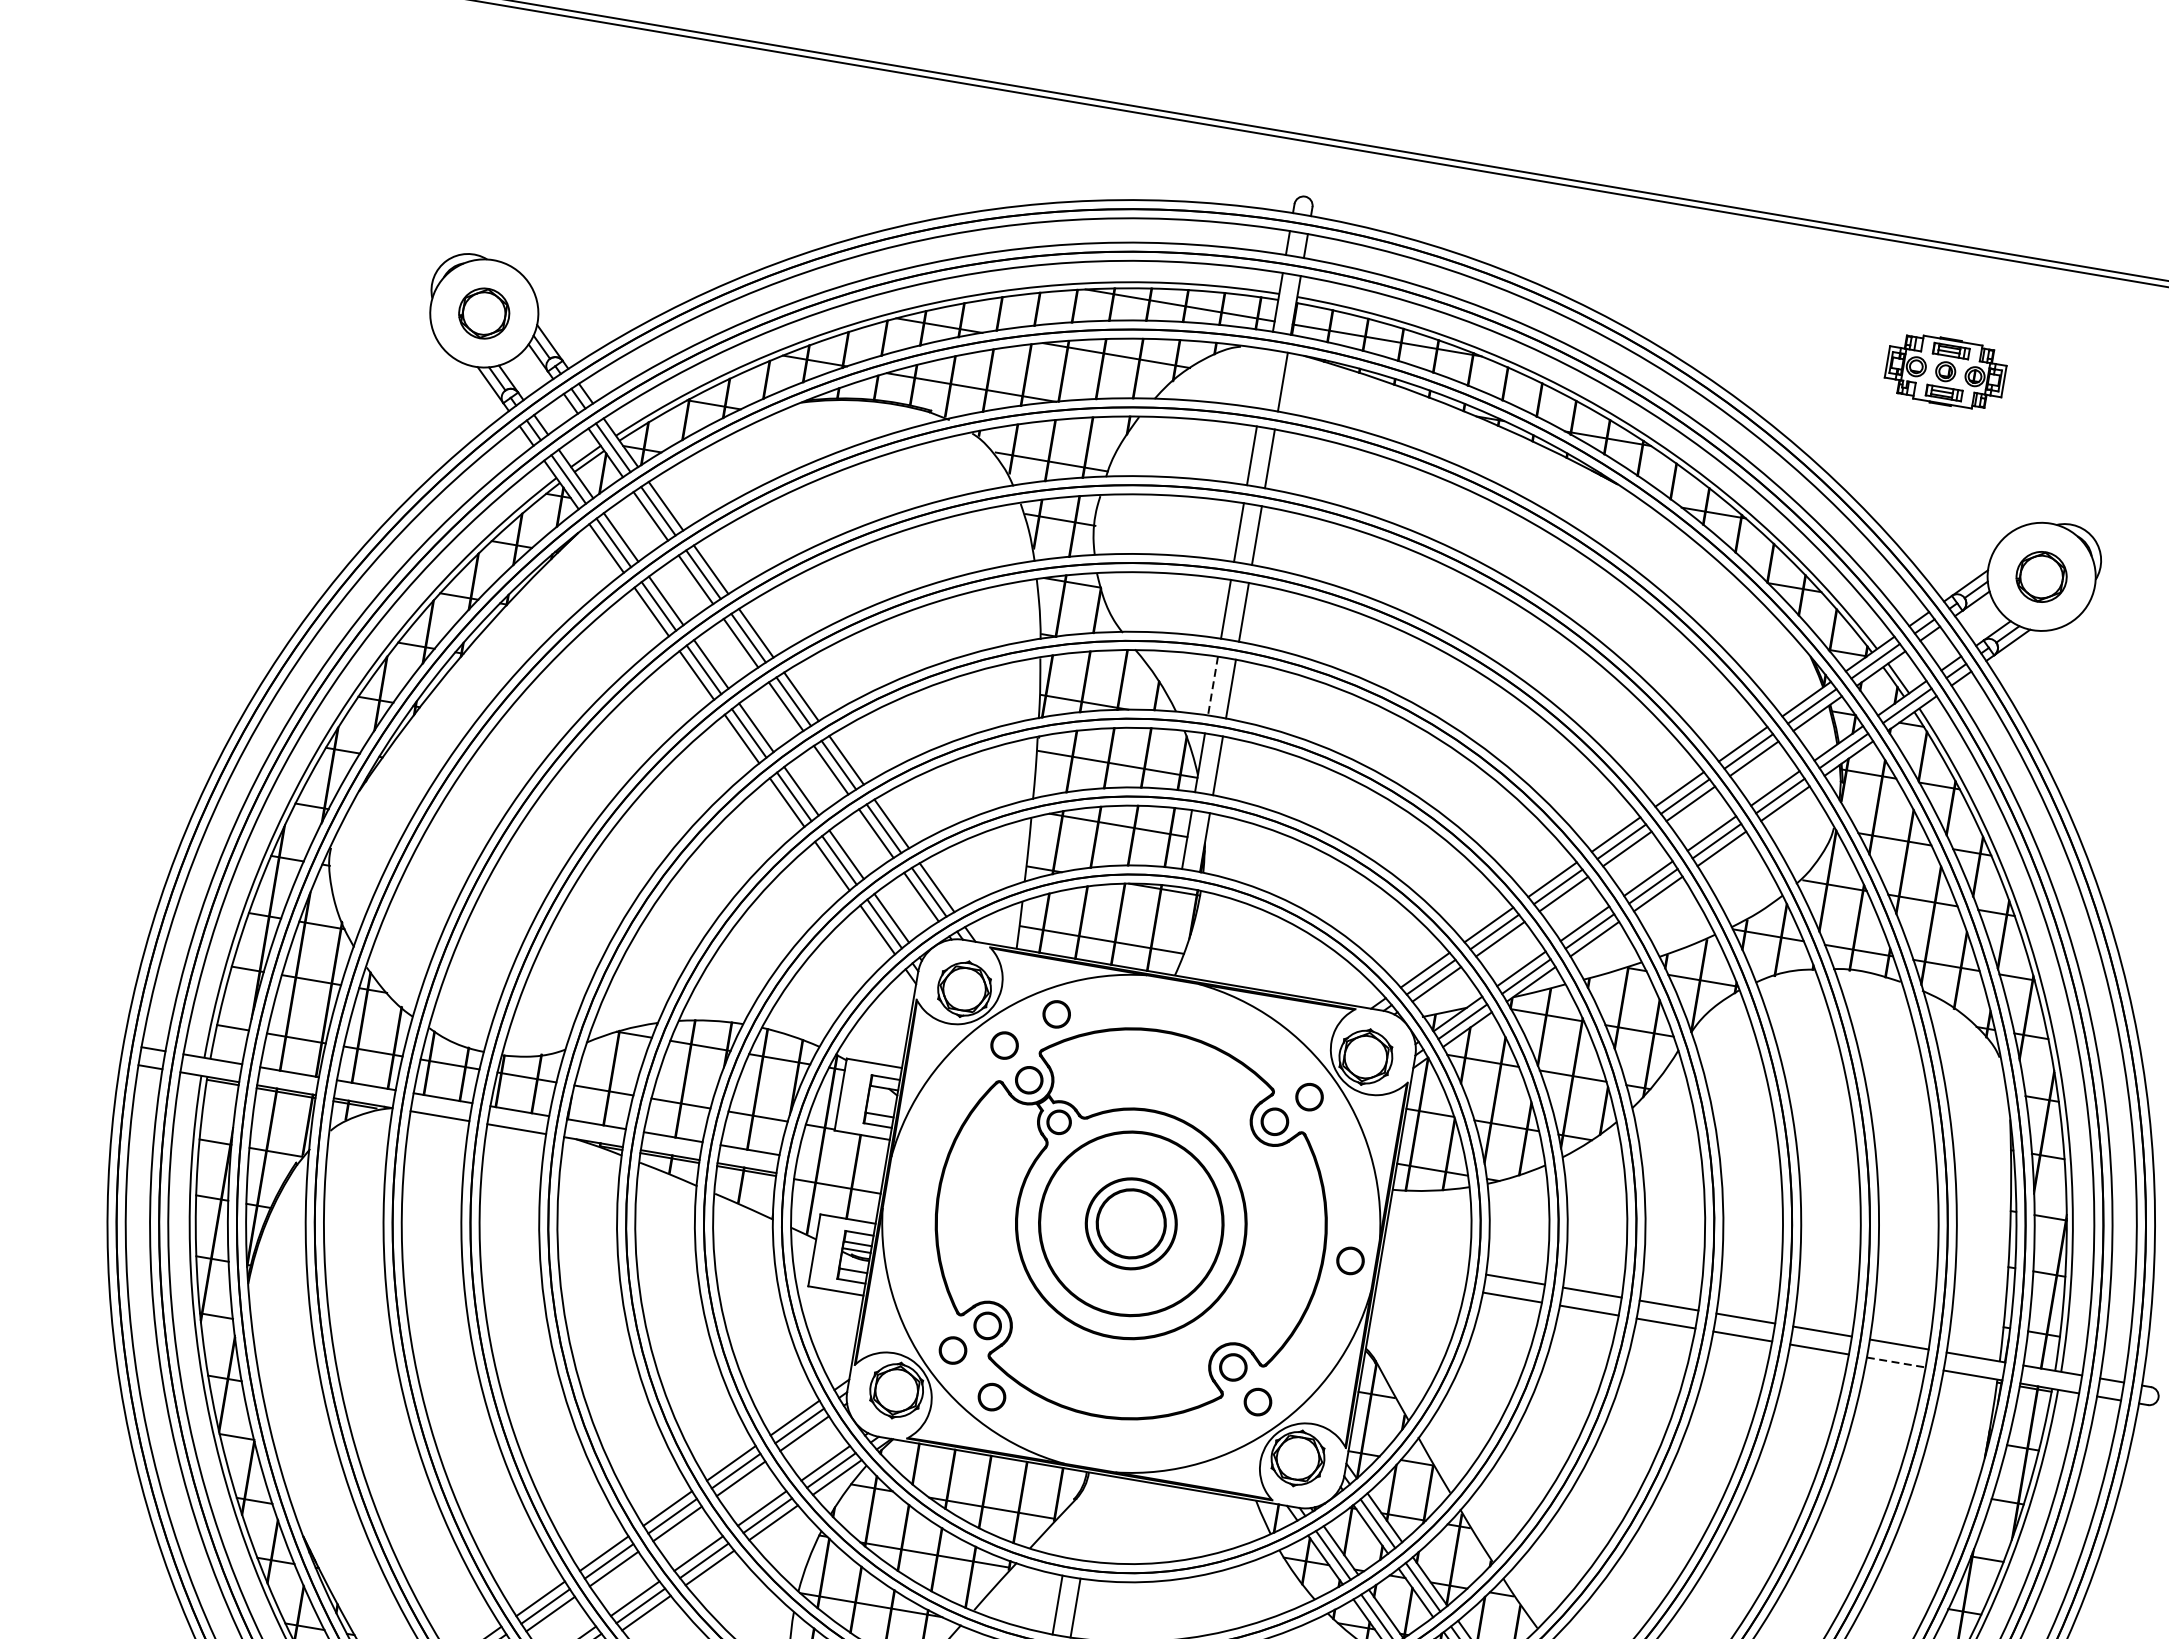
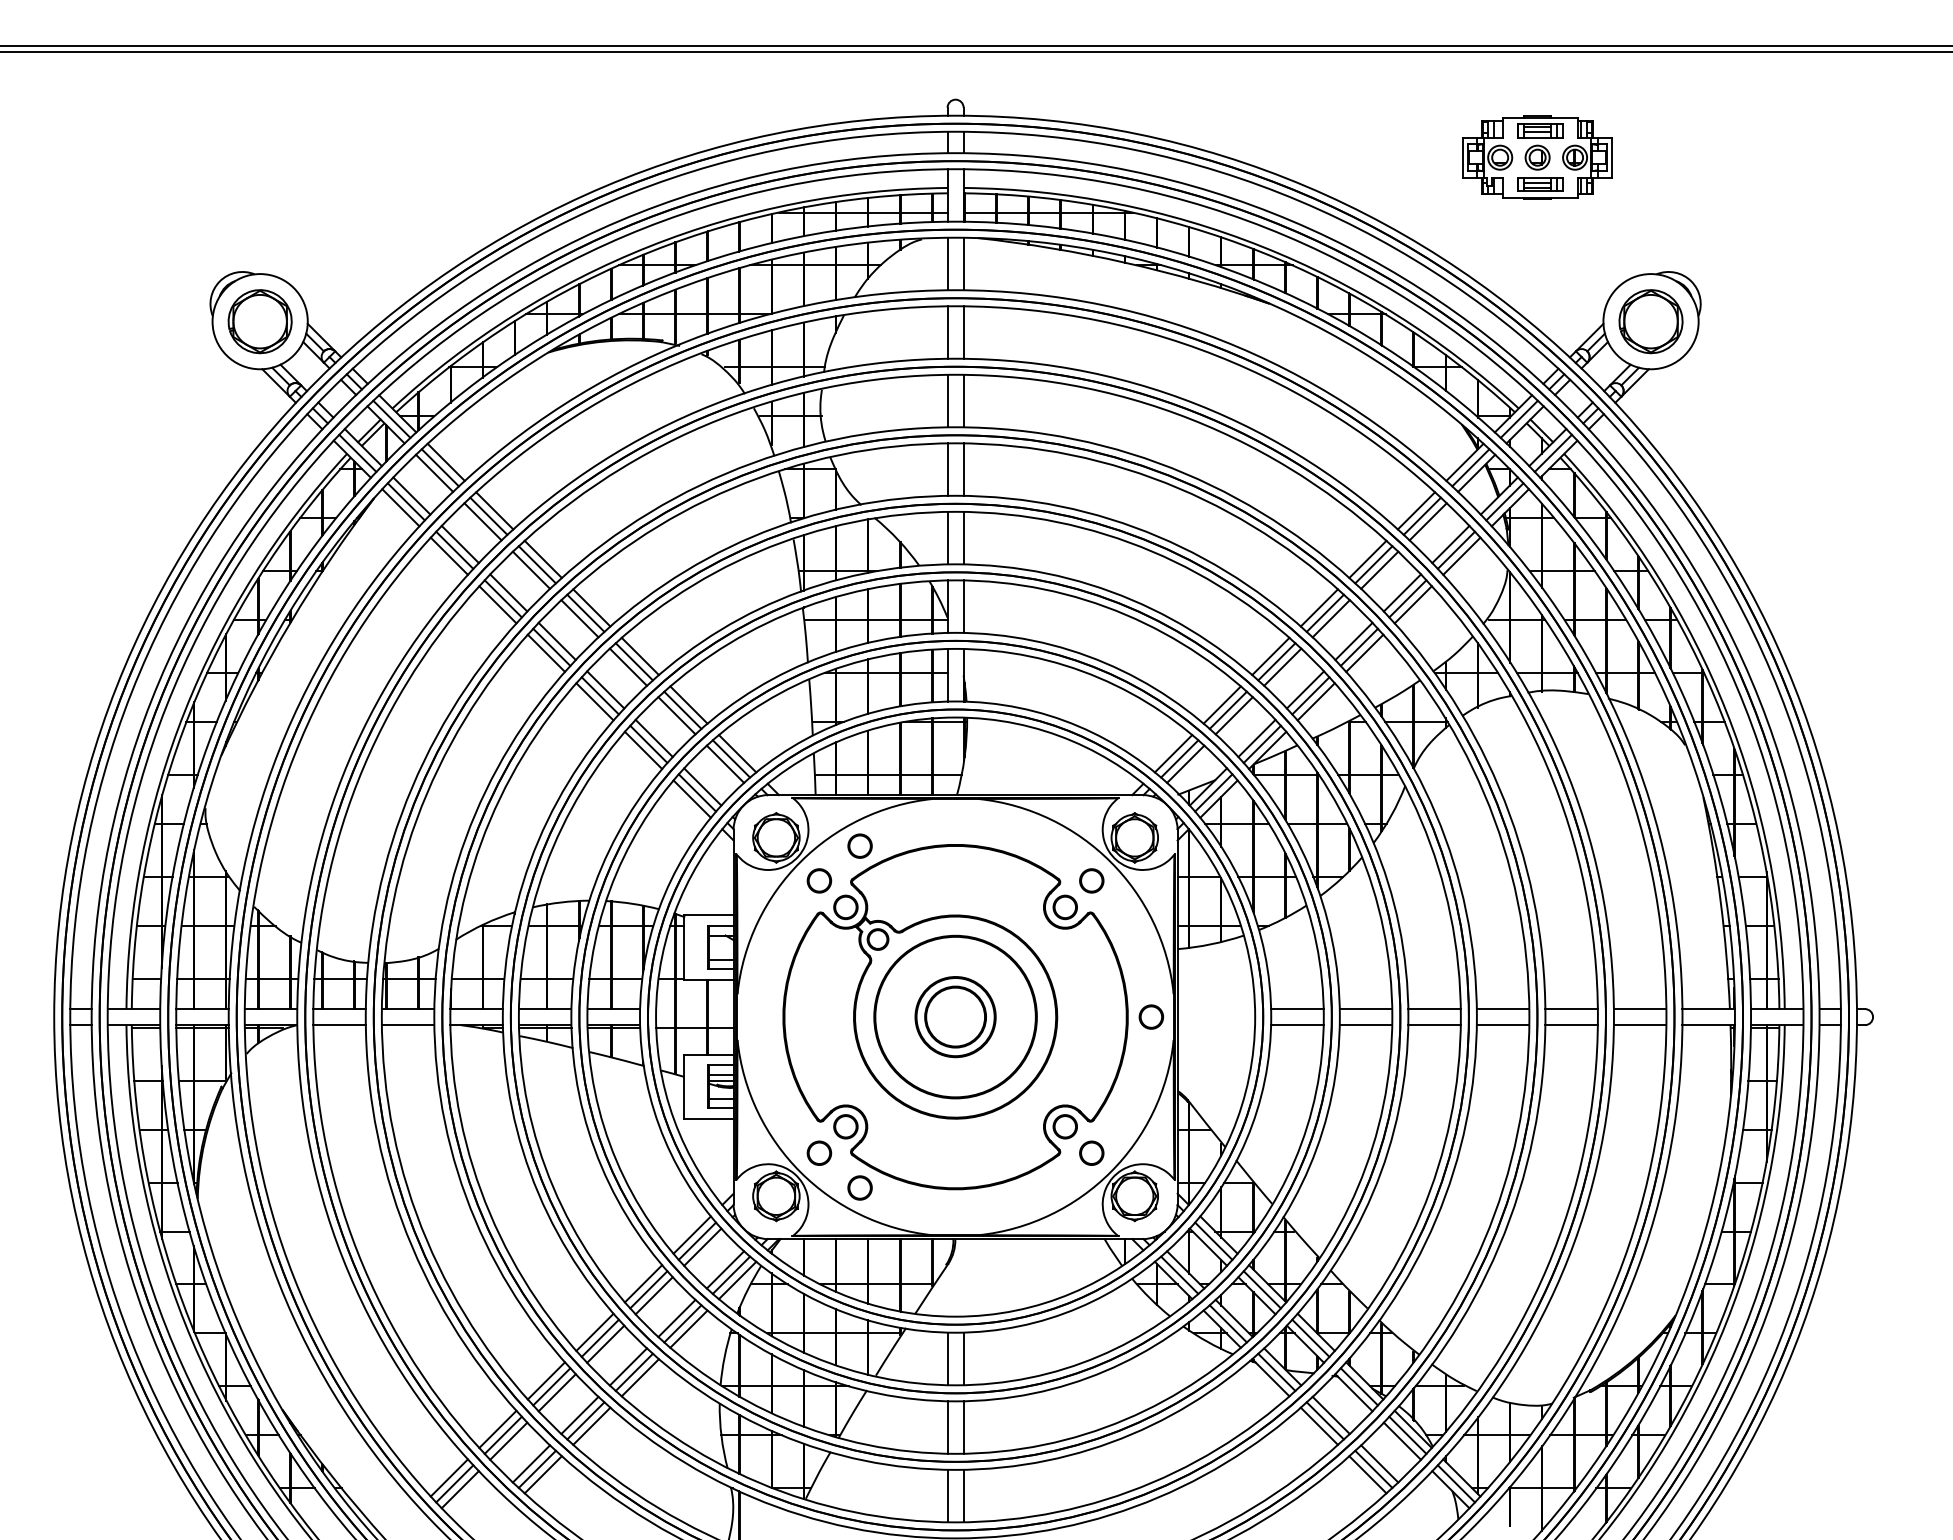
part: (483, 313) -> (259, 321), size x1.43
part: (1945, 371) -> (1537, 157), size x1.43
line: (1264, 378) -> (947, 263), added
part: (2041, 576) -> (1650, 321), size x1.43
line: (1212, 686) -> (947, 538), dashed -> solid
line: (1896, 1362) -> (1640, 1025), dashed -> solid

